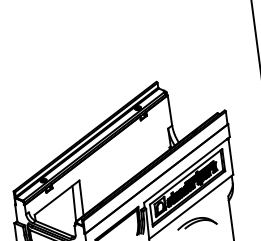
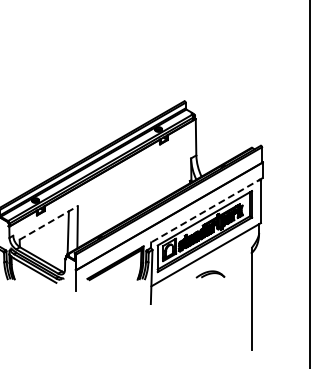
line: (186, 170) -> (206, 210), solid -> dashed
line: (56, 197) -> (48, 222), solid -> dashed
part: (196, 222) -> (210, 274), size x0.6

